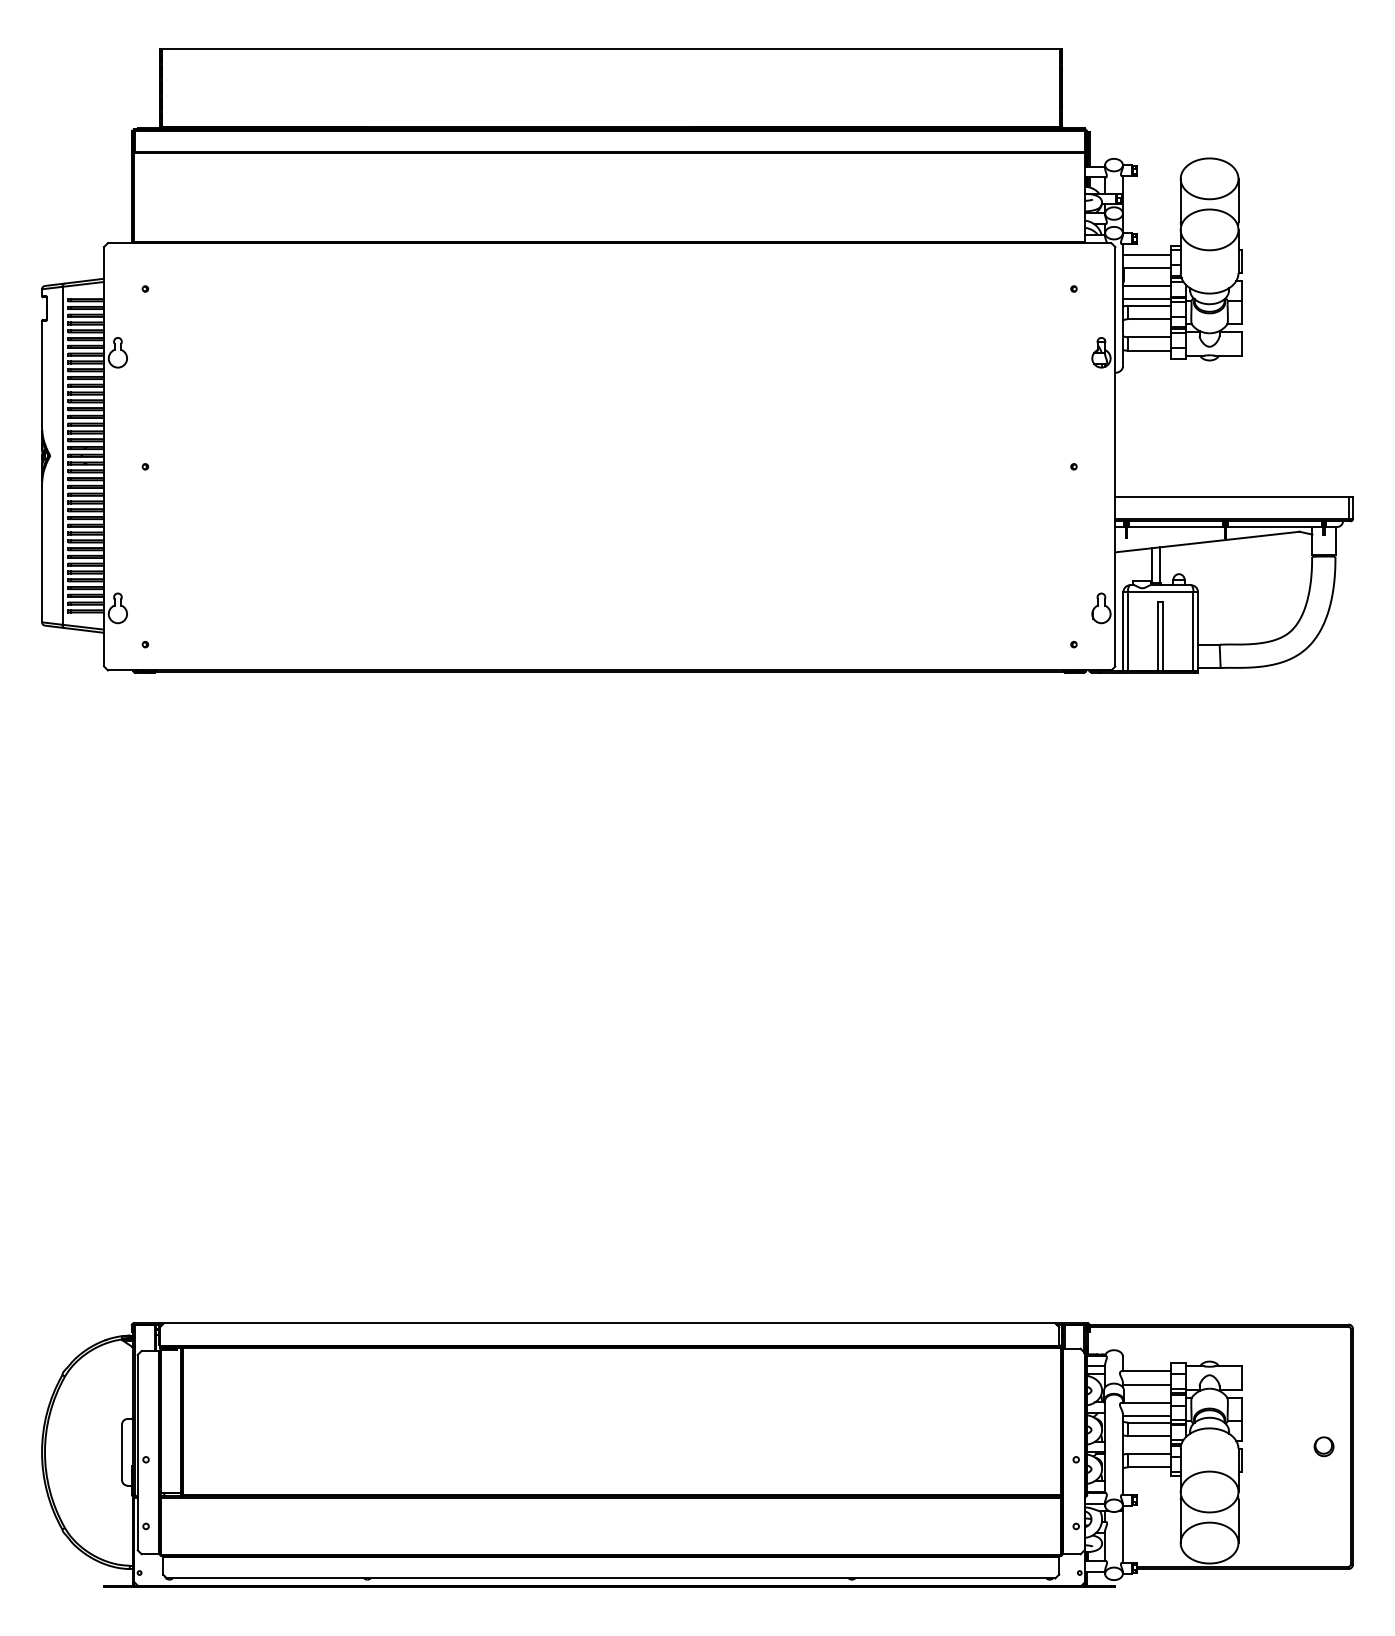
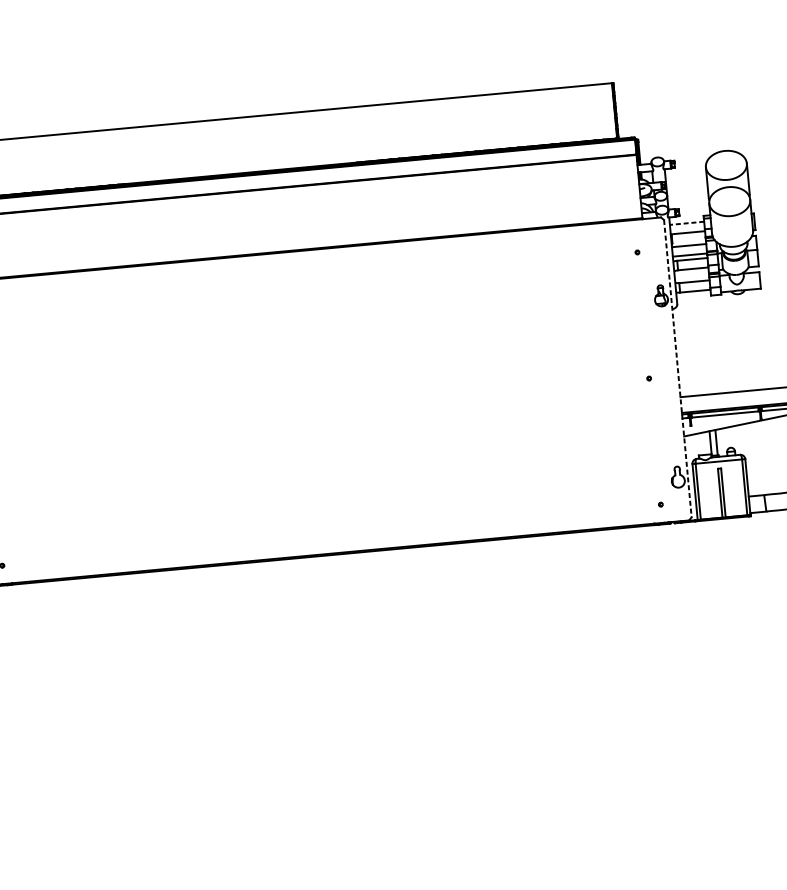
line: (1146, 254) -> (686, 223), solid -> dashed
line: (1115, 456) -> (677, 368), solid -> dashed

